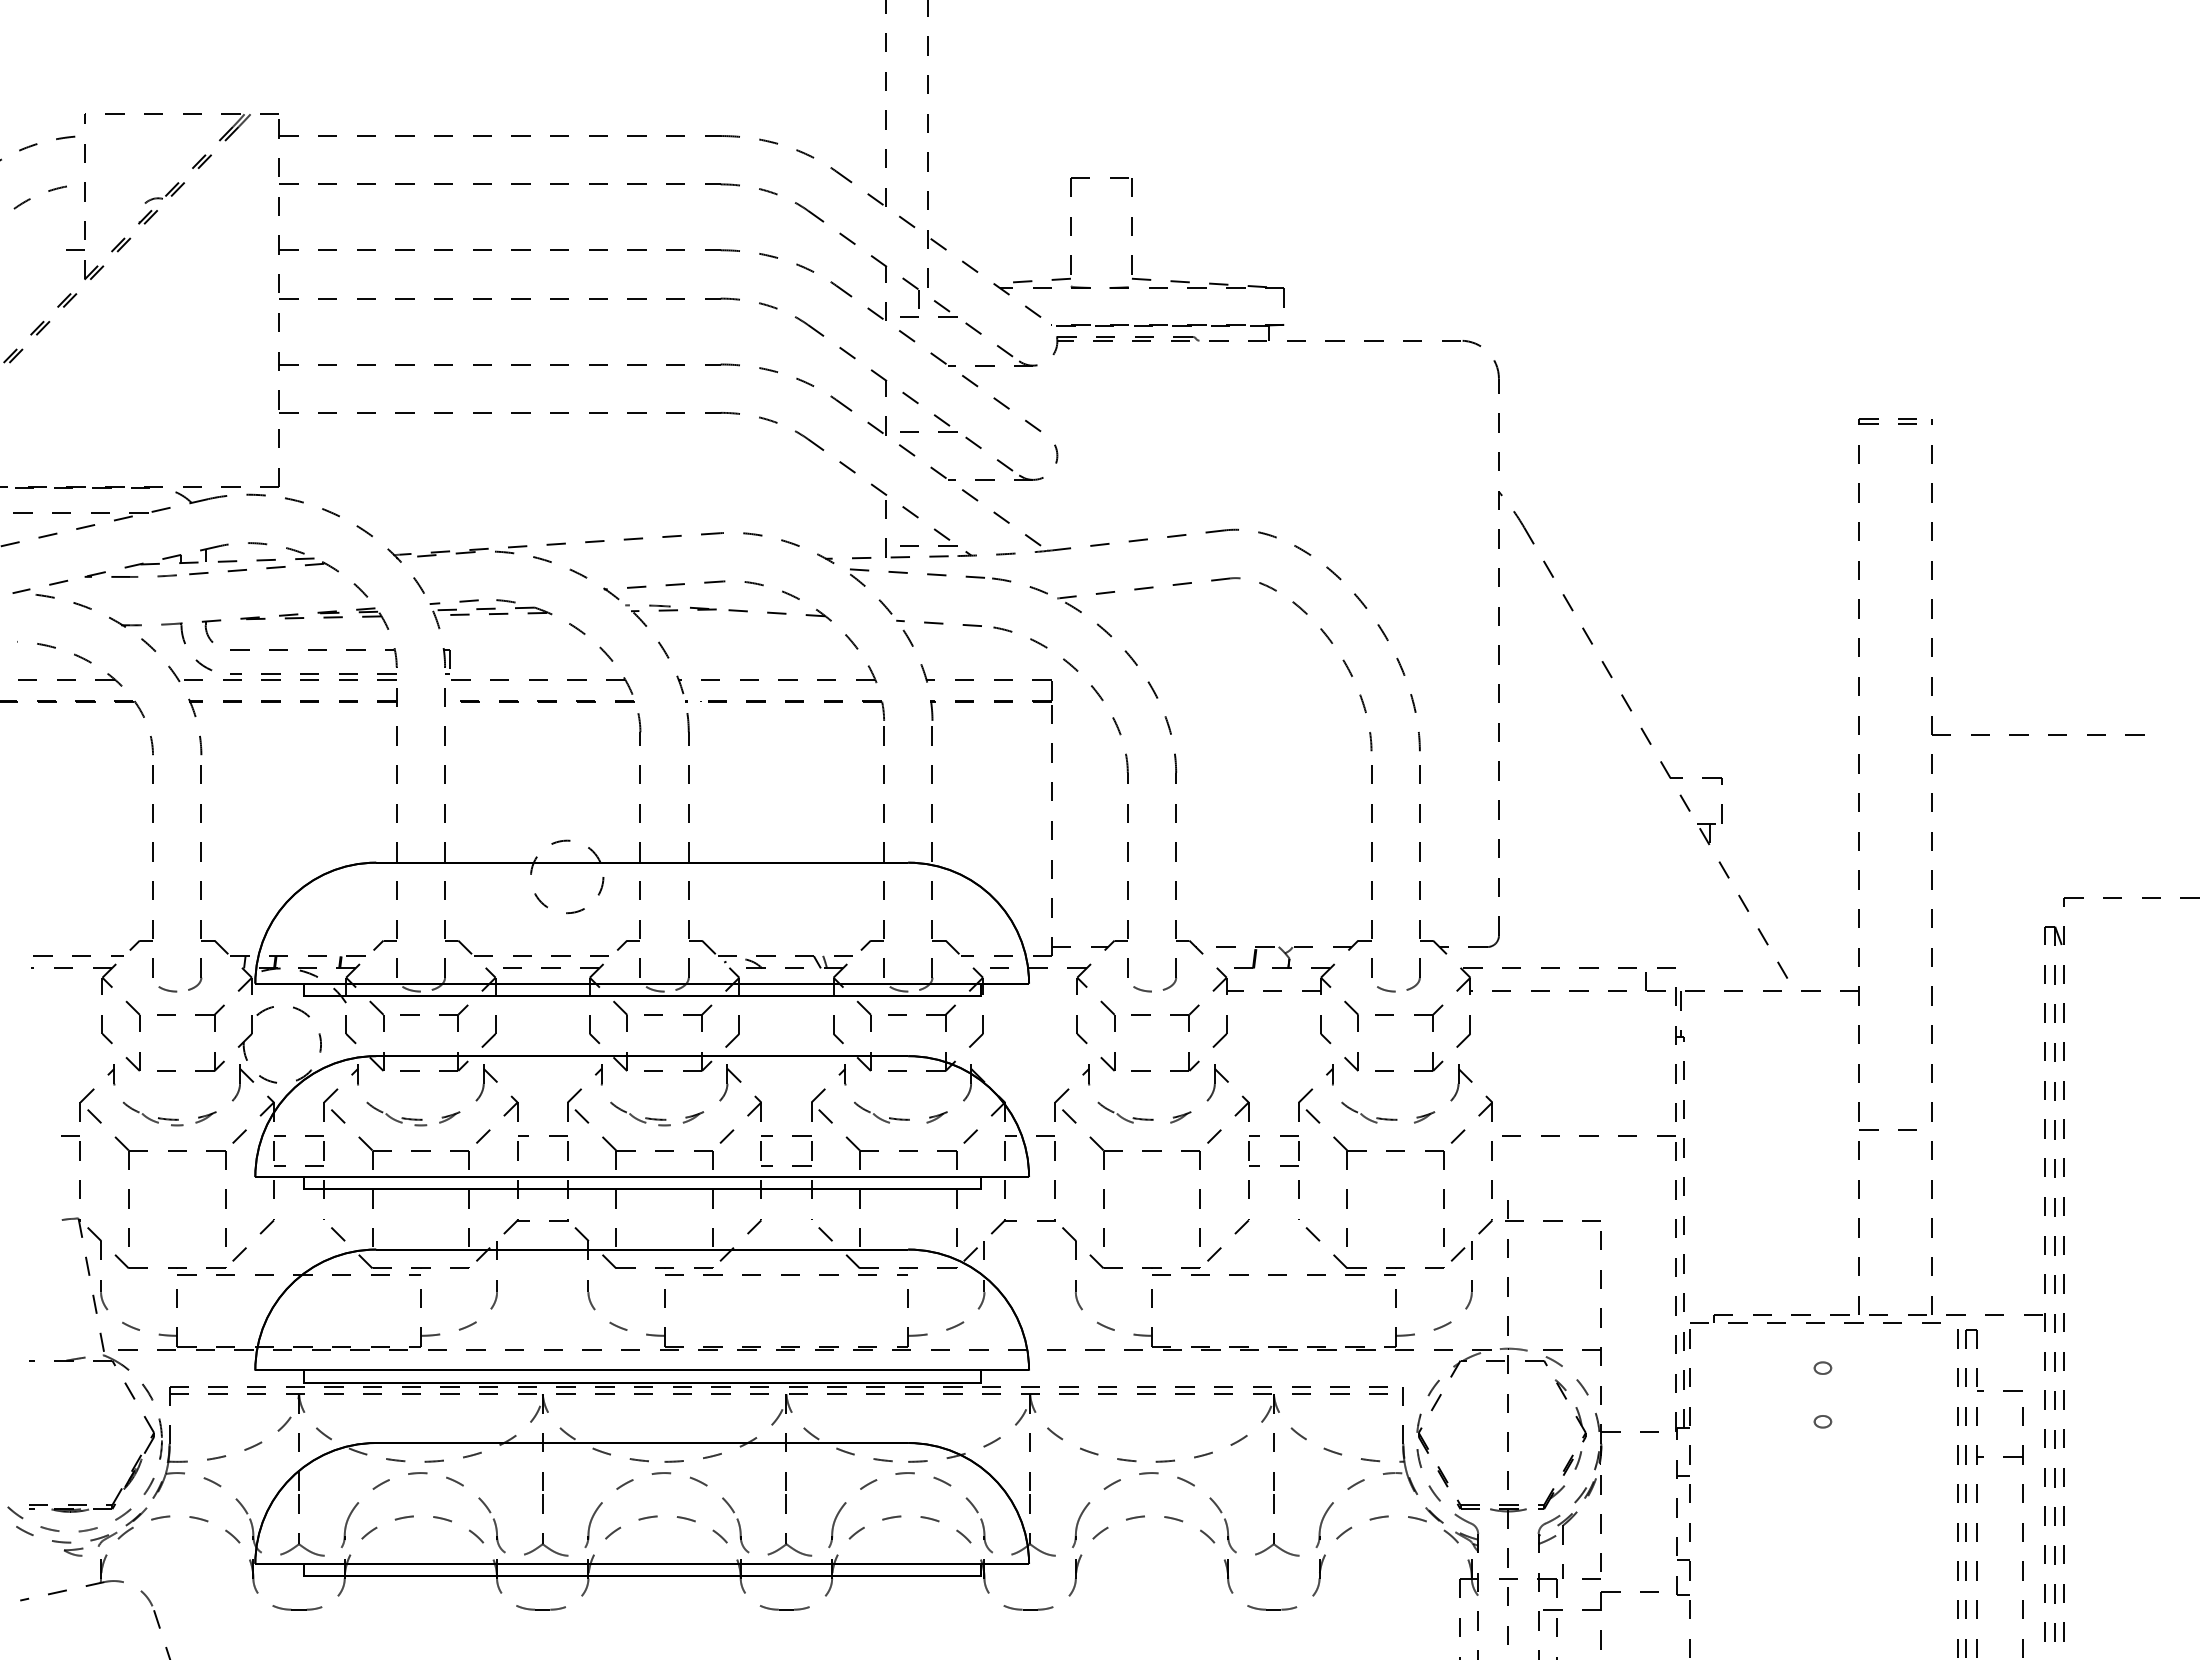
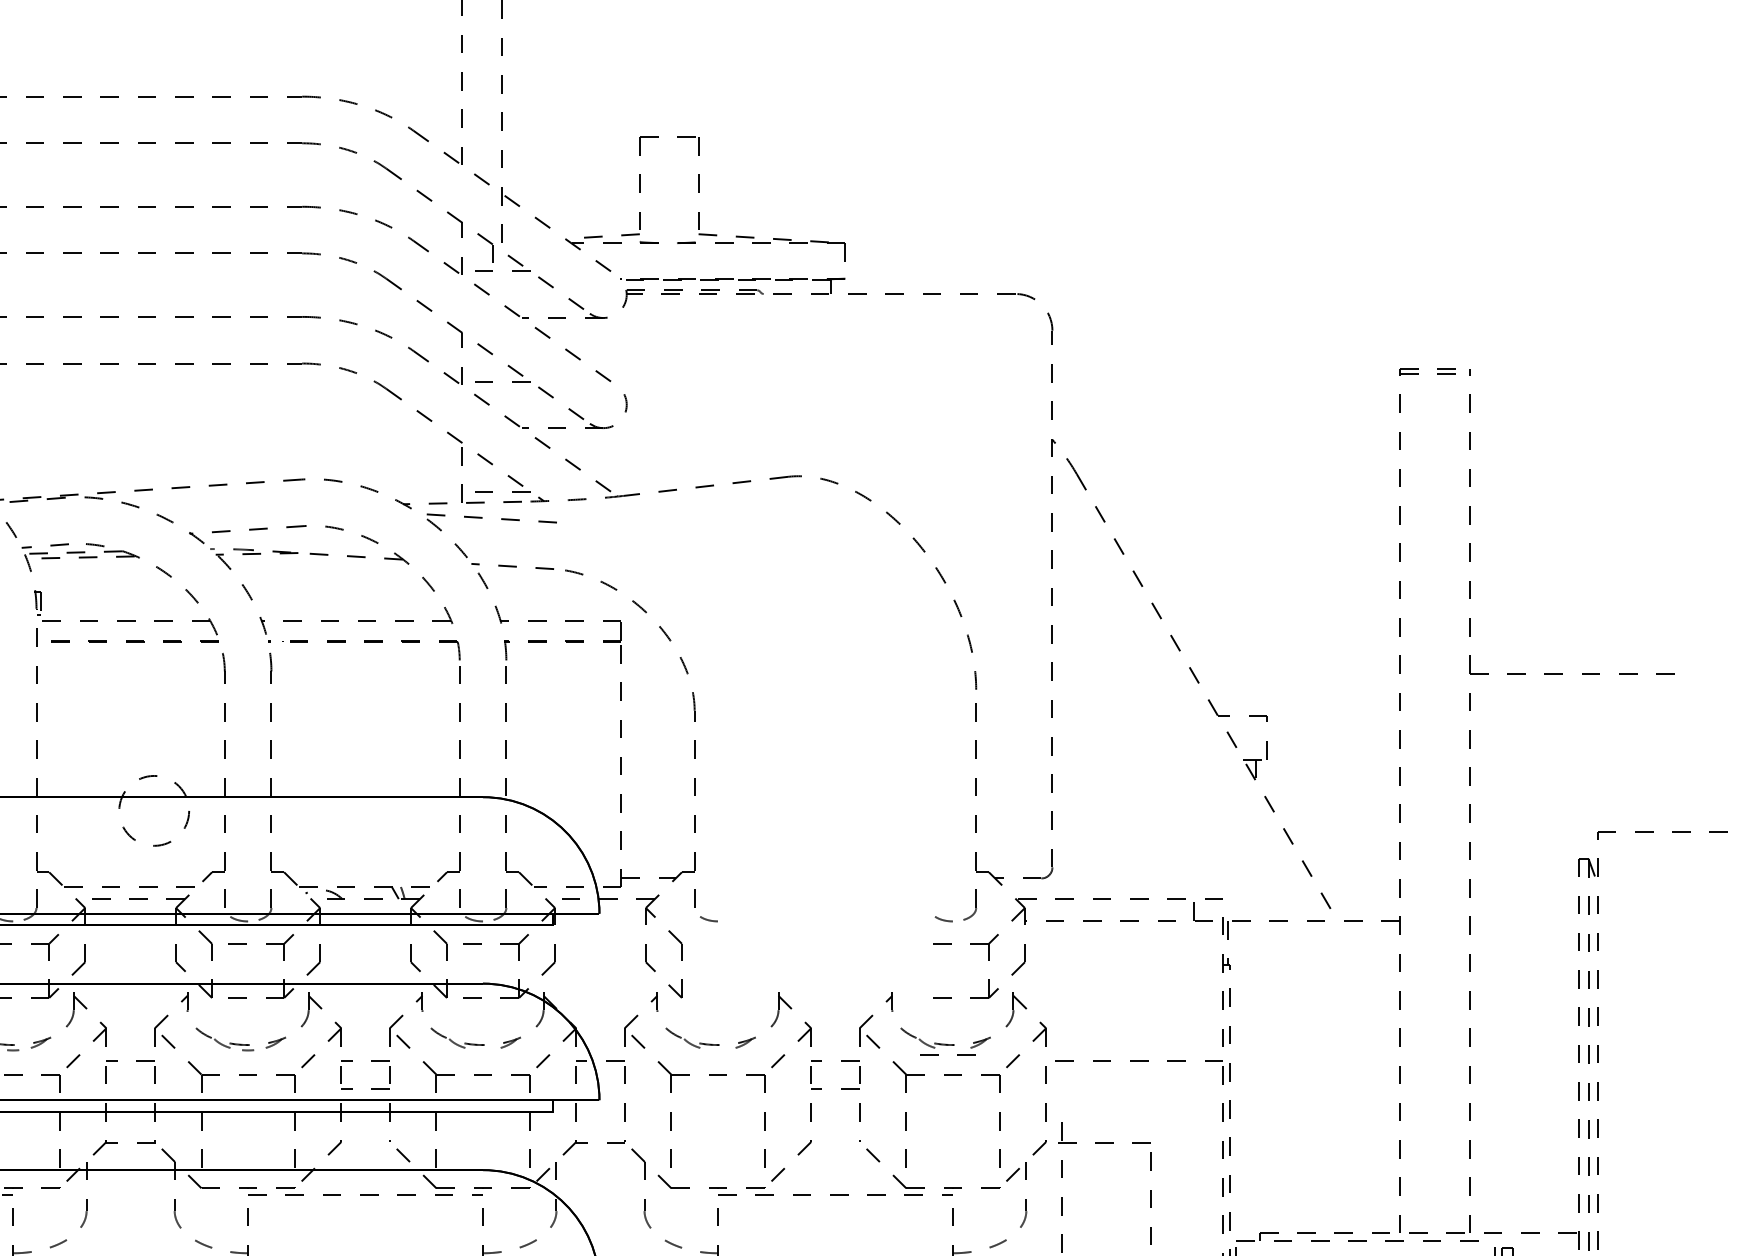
part: (1176, 822) -> (741, 758), removed
line: (1878, 1129) -> (938, 1054), moved

